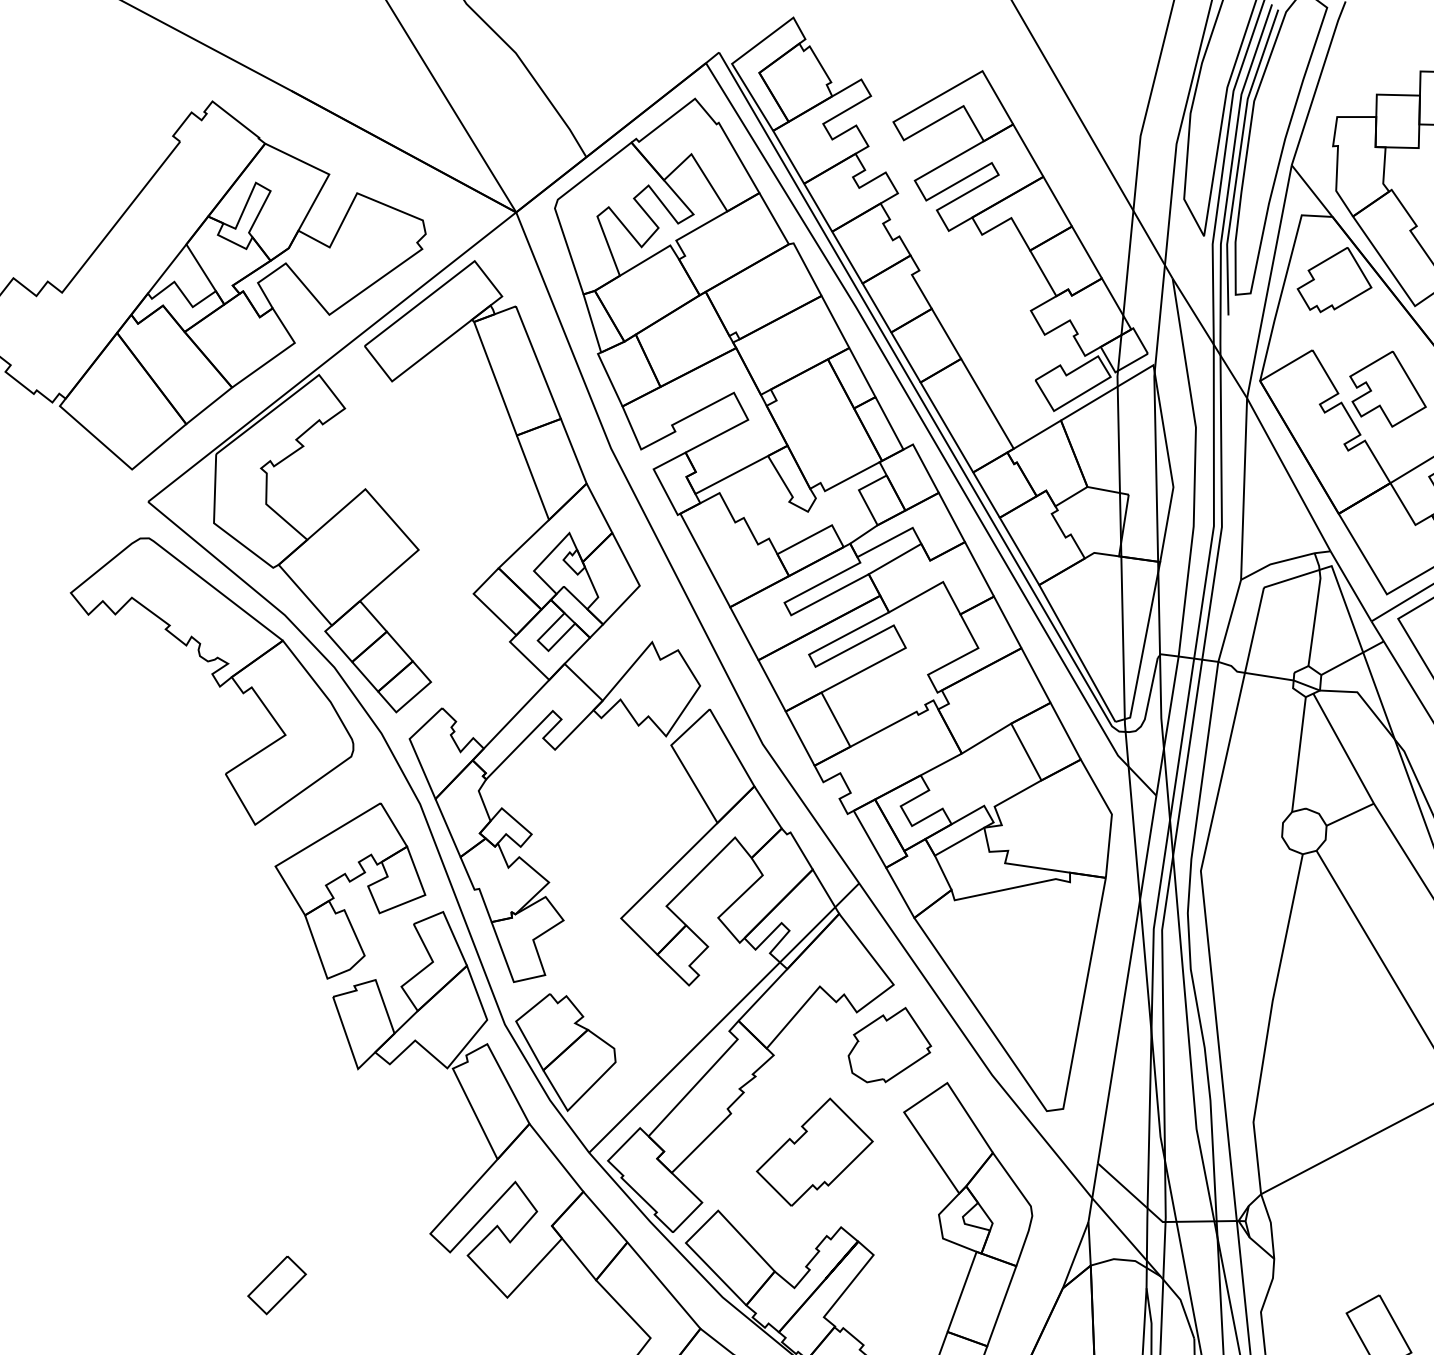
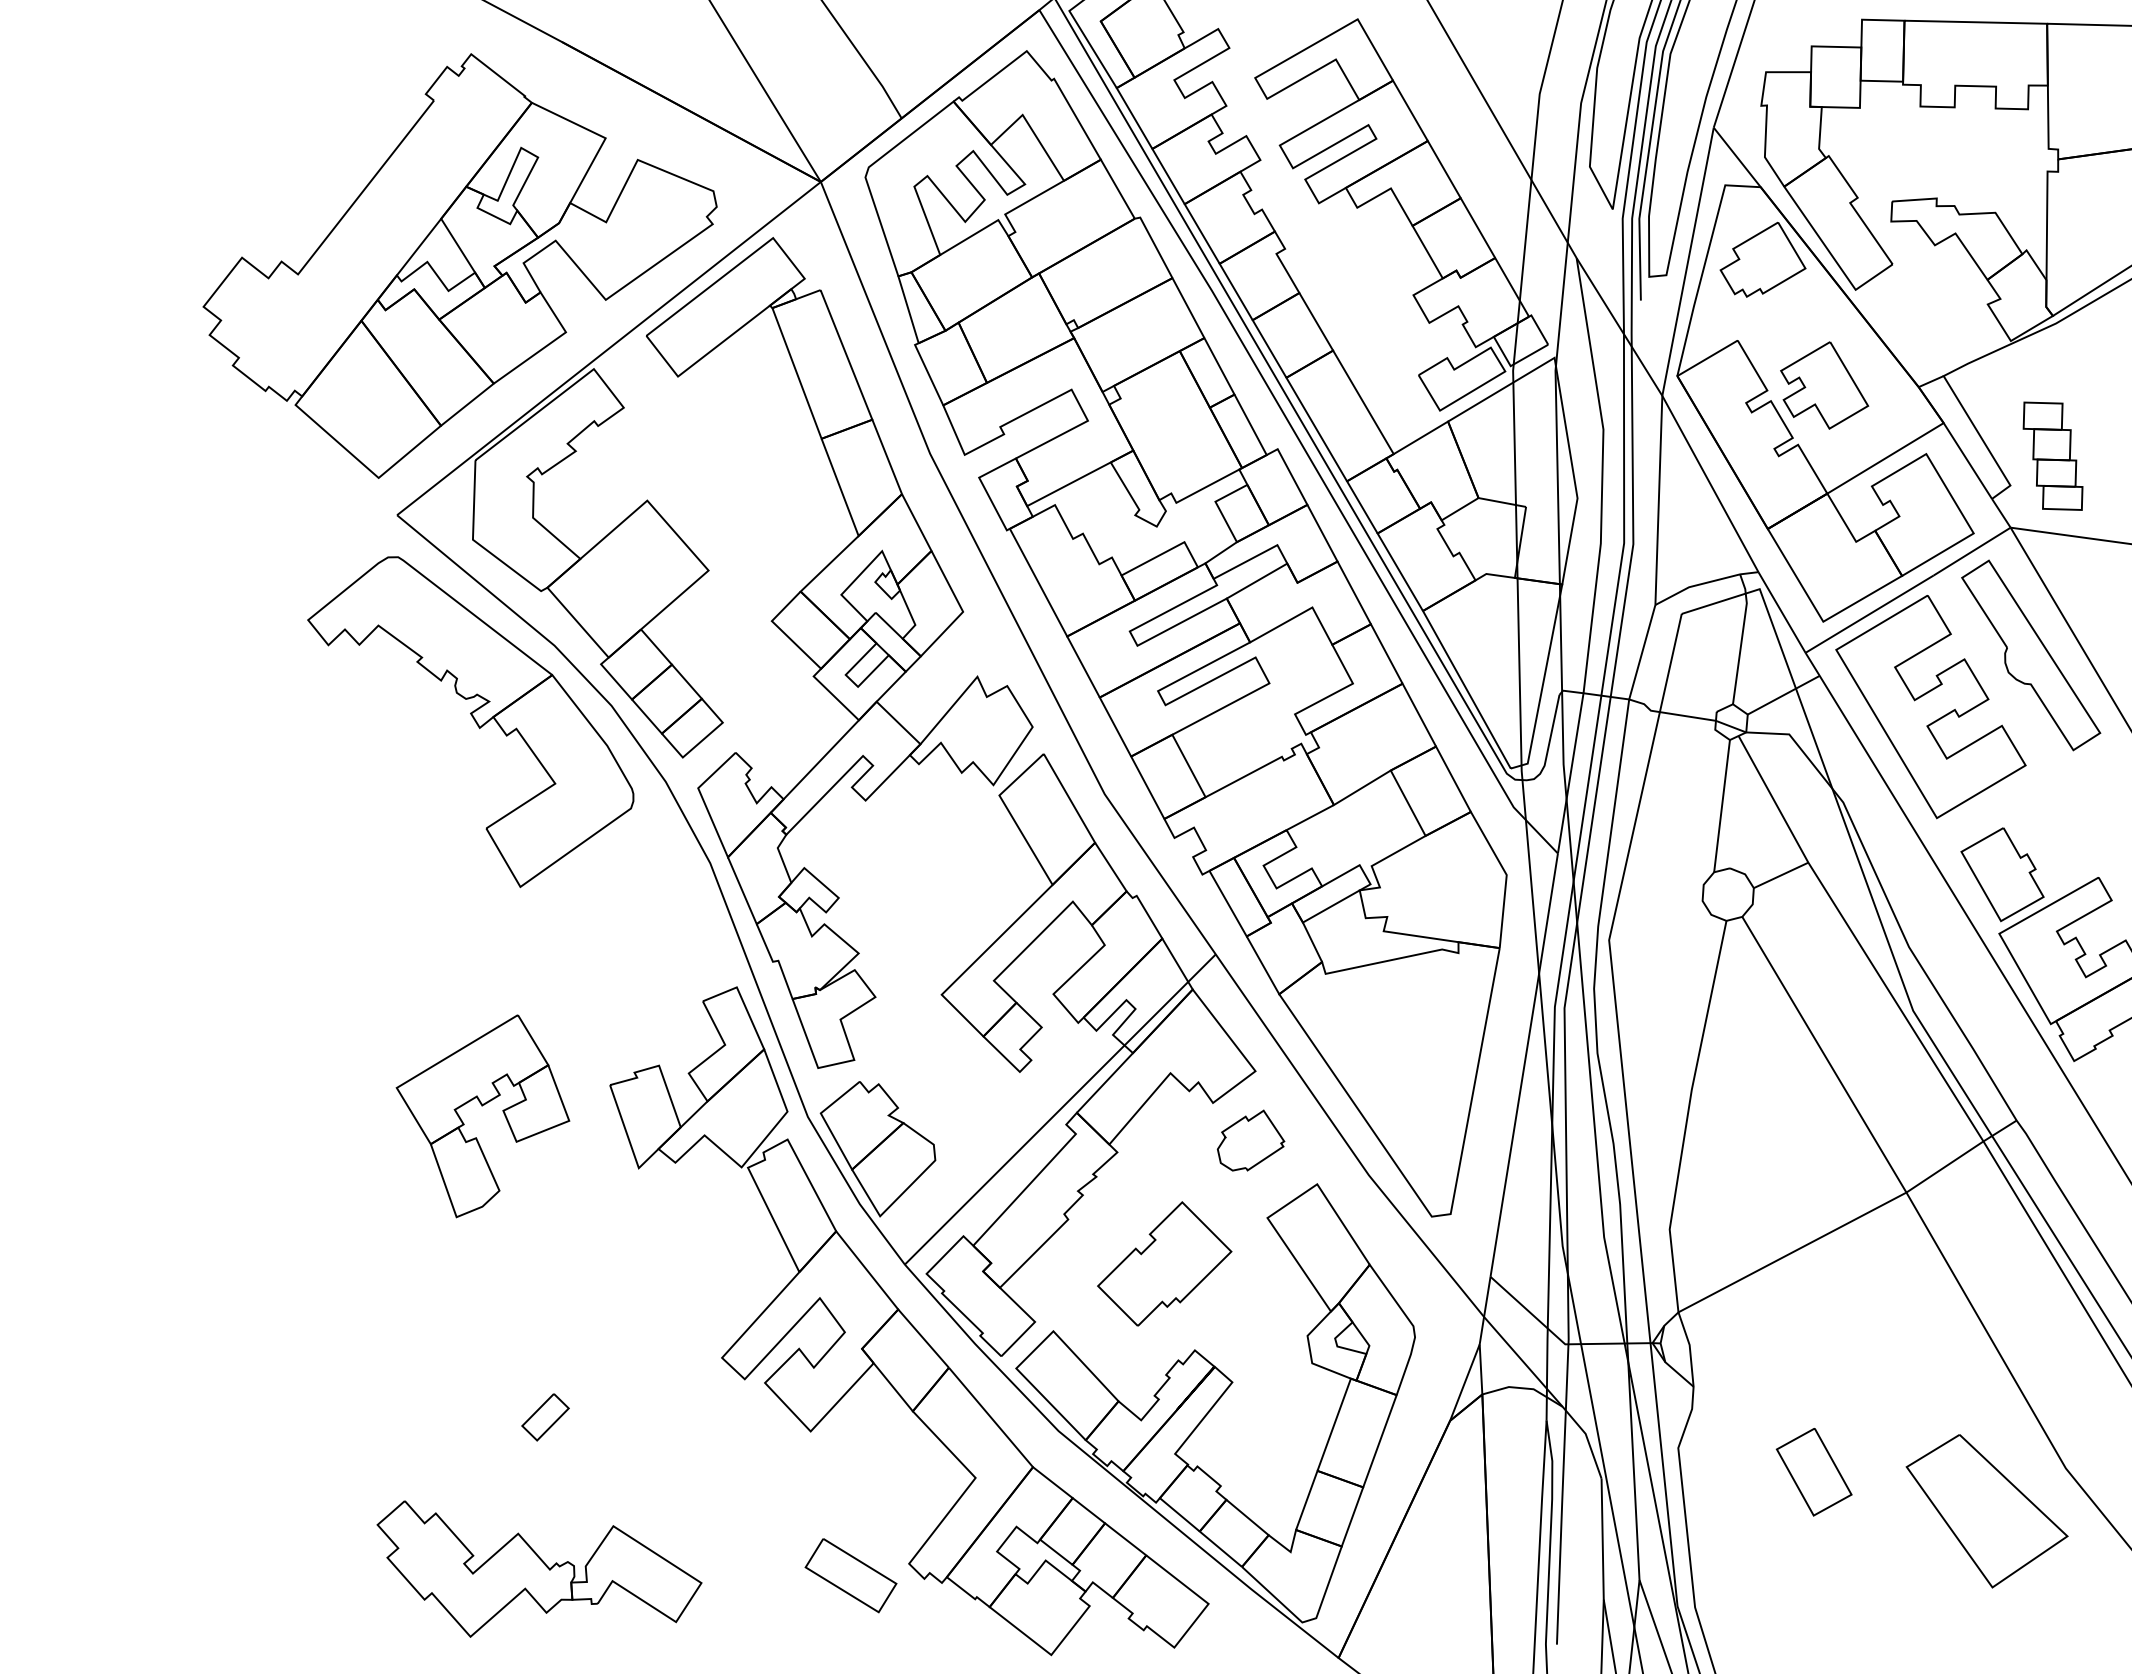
part: (349, 882) -> (482, 1106), moved
part: (889, 1044) -> (1250, 1140), size x0.7
part: (277, 1285) -> (545, 1417), size x0.7

